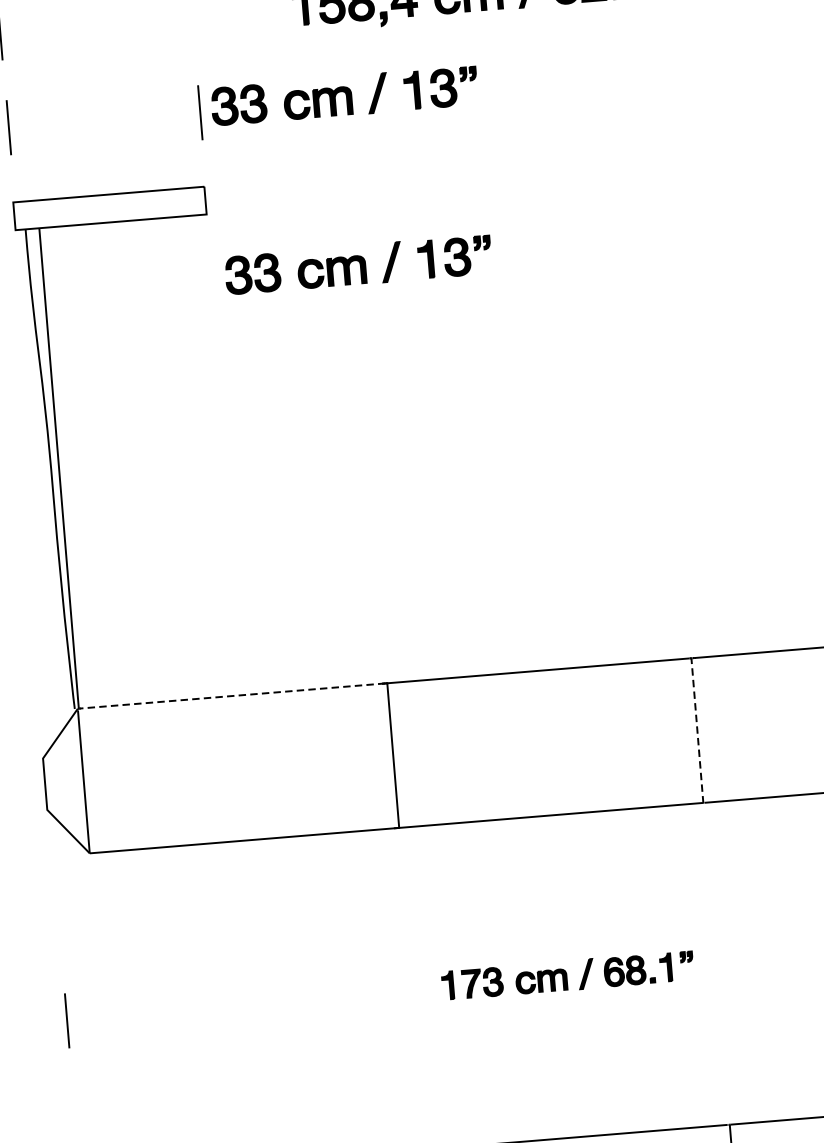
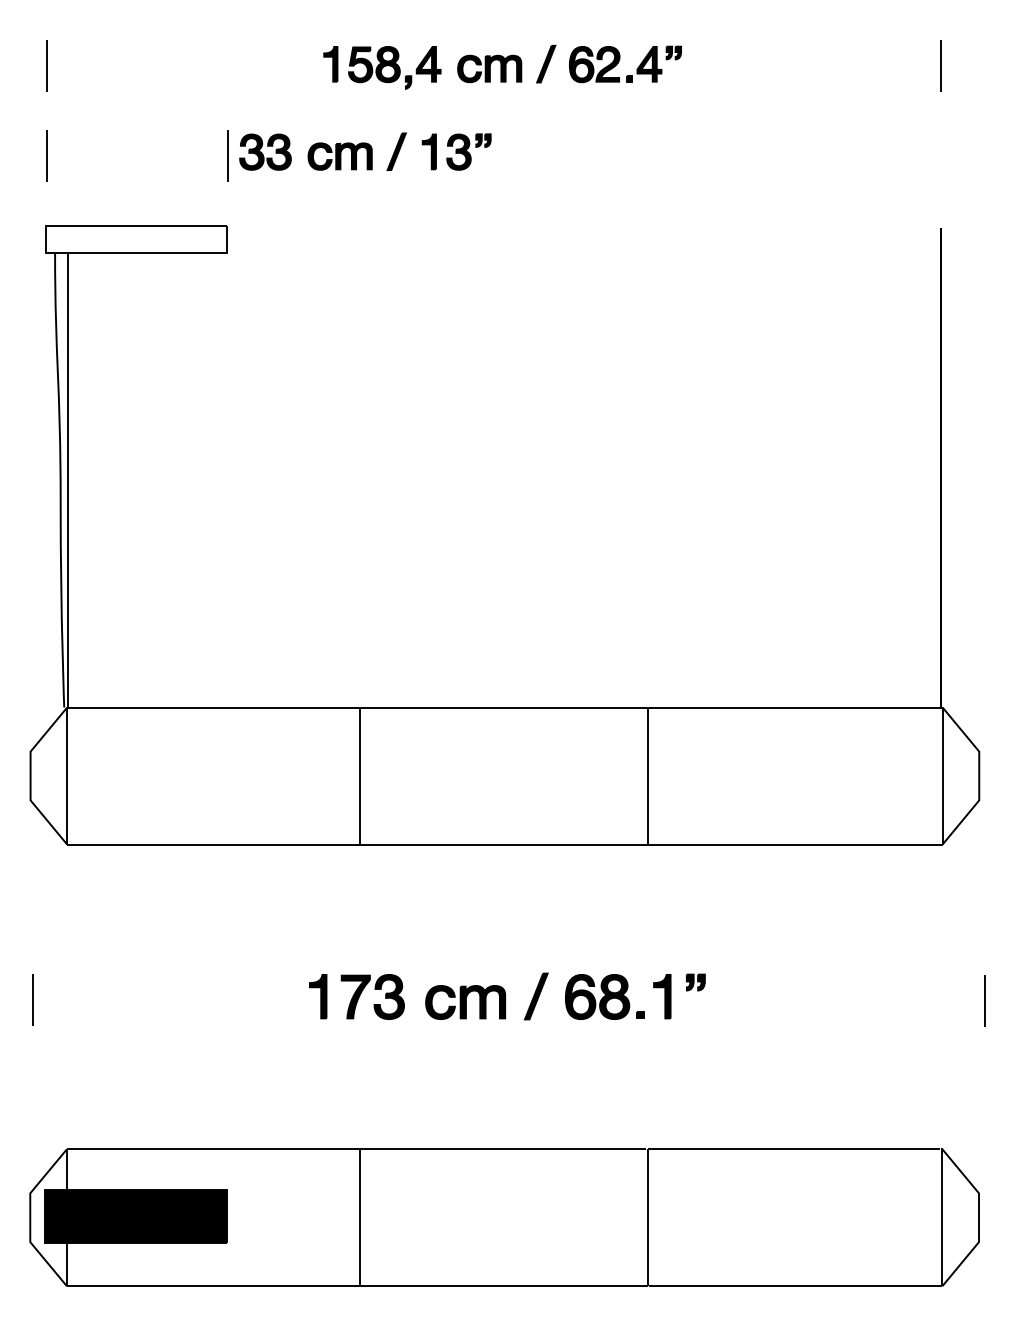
part: (358, 264) -> (365, 311), removed
line: (232, 695) -> (213, 707), dashed -> solid
line: (697, 731) -> (648, 776), dashed -> solid
part: (567, 975) -> (507, 996), size x1.67

